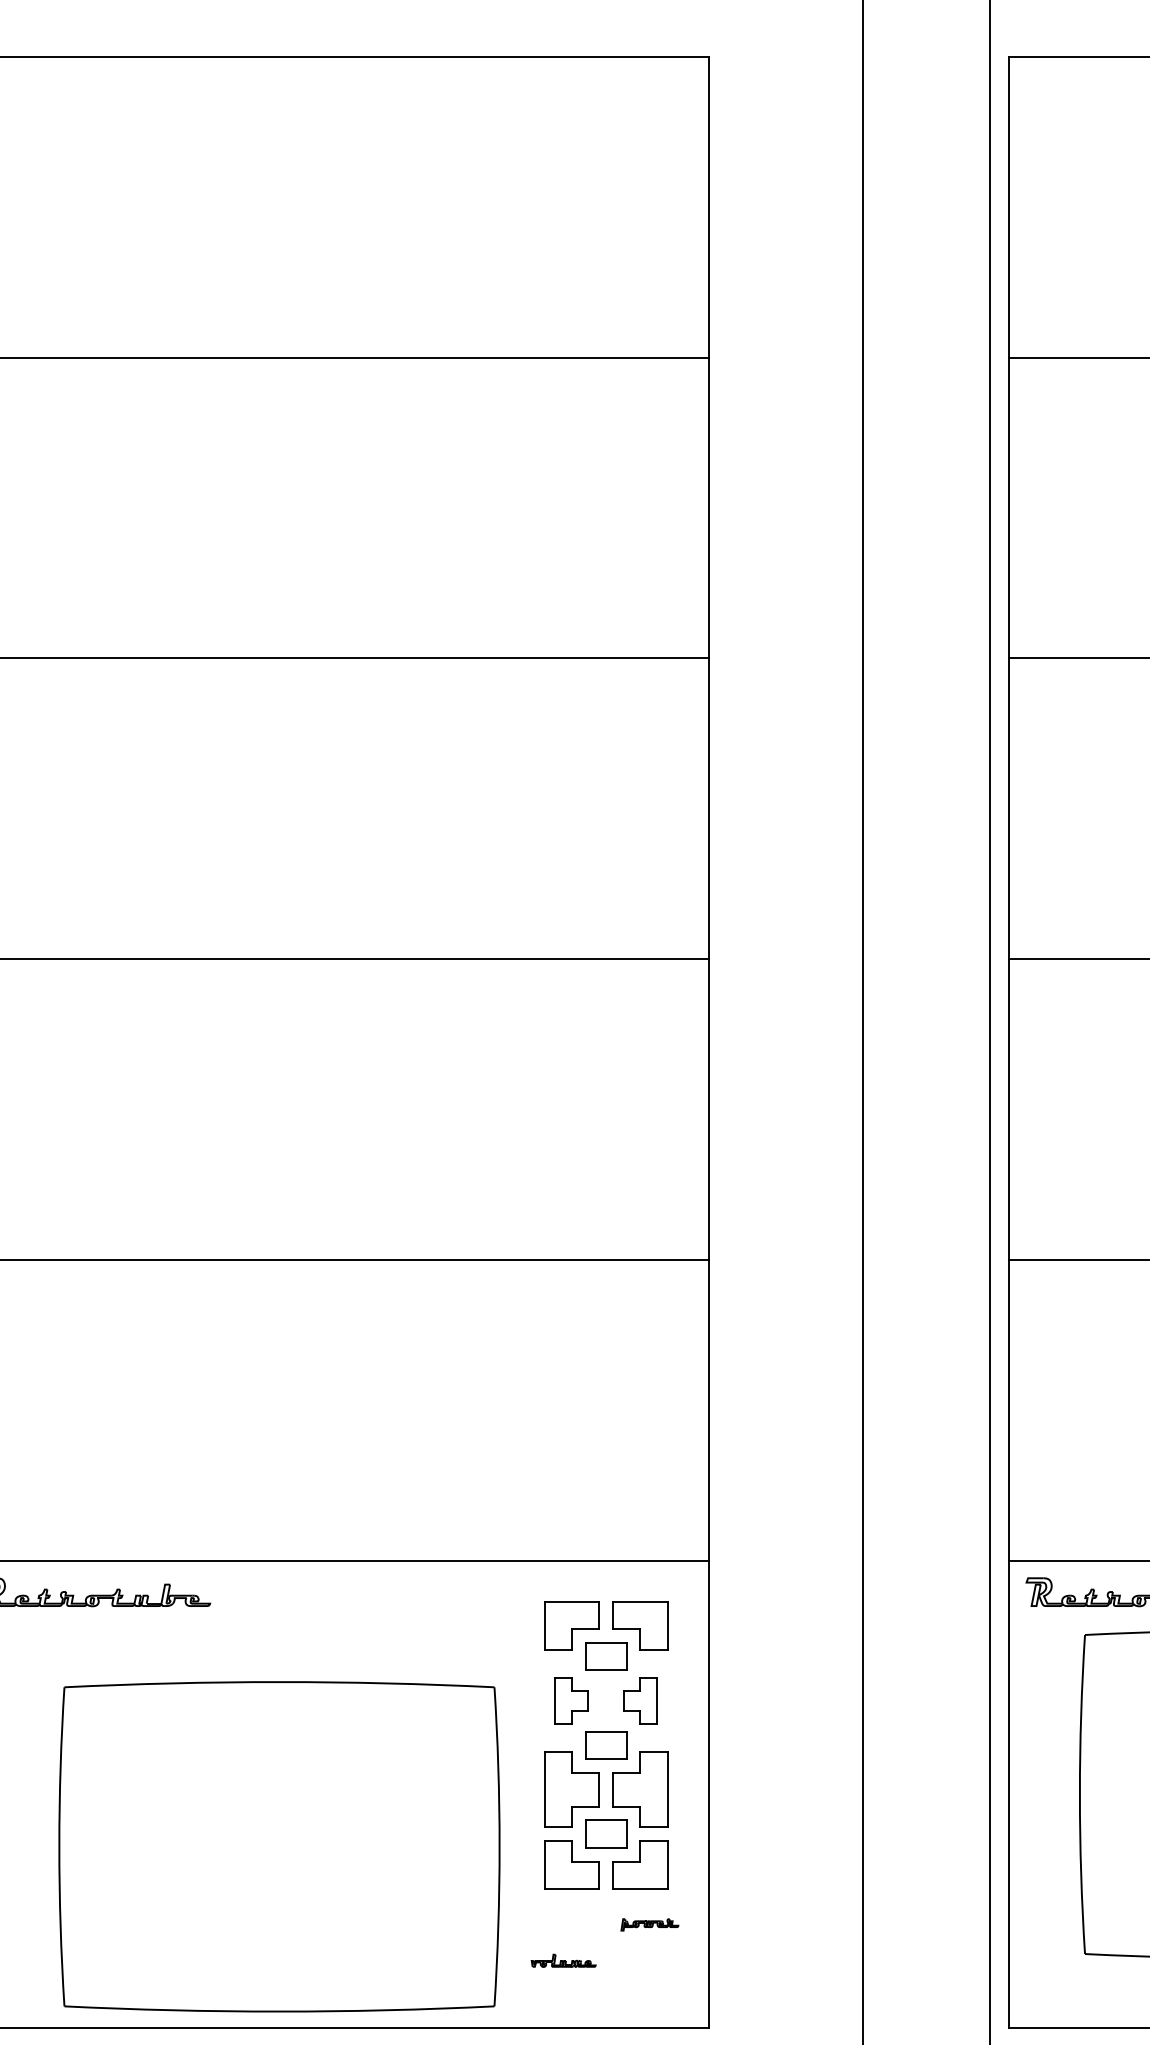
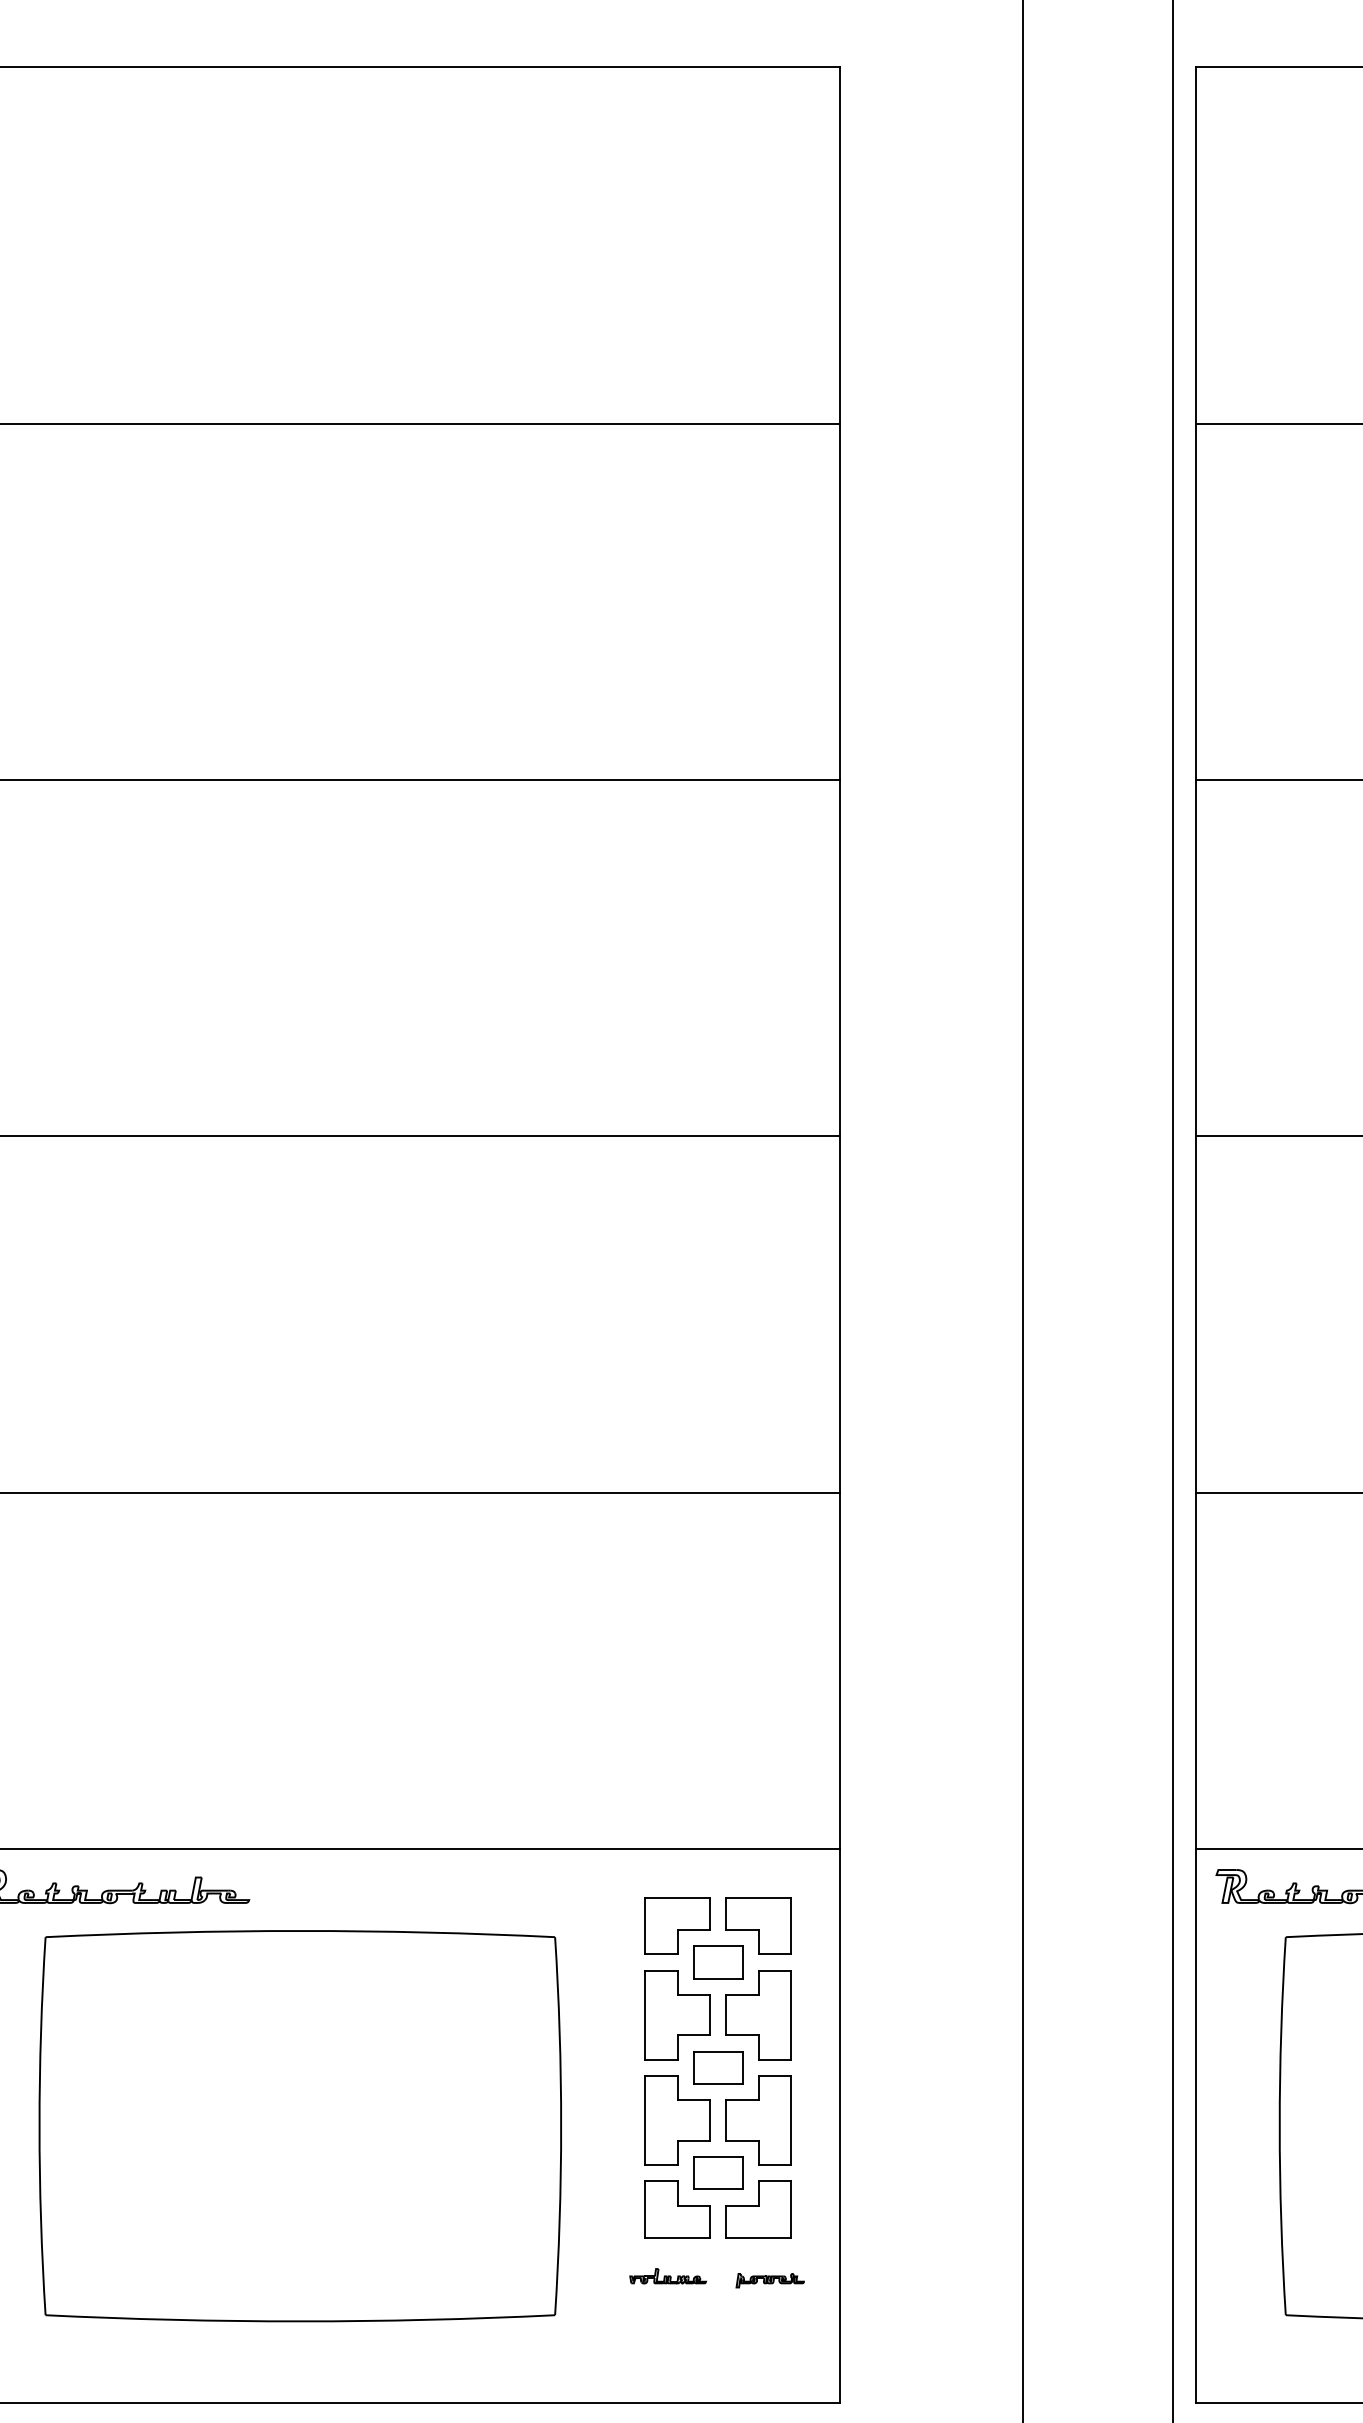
part: (571, 1701) -> (677, 2015), size x1.67
part: (639, 1701) -> (758, 2015), size x1.67
part: (278, 1847) -> (299, 2126), moved
part: (563, 1961) -> (667, 2276), moved

